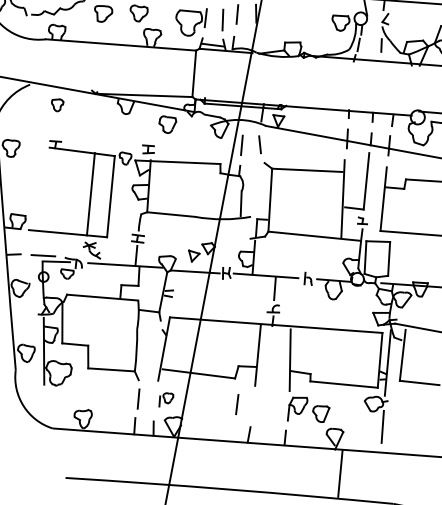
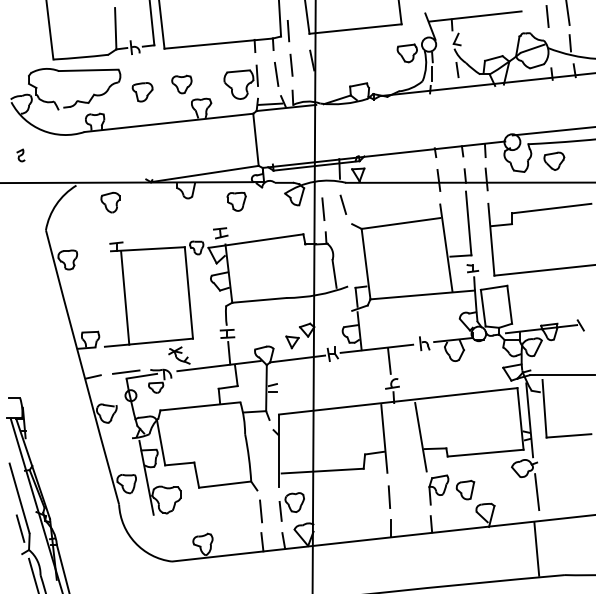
part: (57, 105) -> (110, 202), size x1.43
line: (91, 193) -> (125, 297), moved
part: (165, 399) -> (291, 506), size x1.67
line: (236, 403) -> (388, 496), moved
line: (340, 472) -> (536, 548), moved

